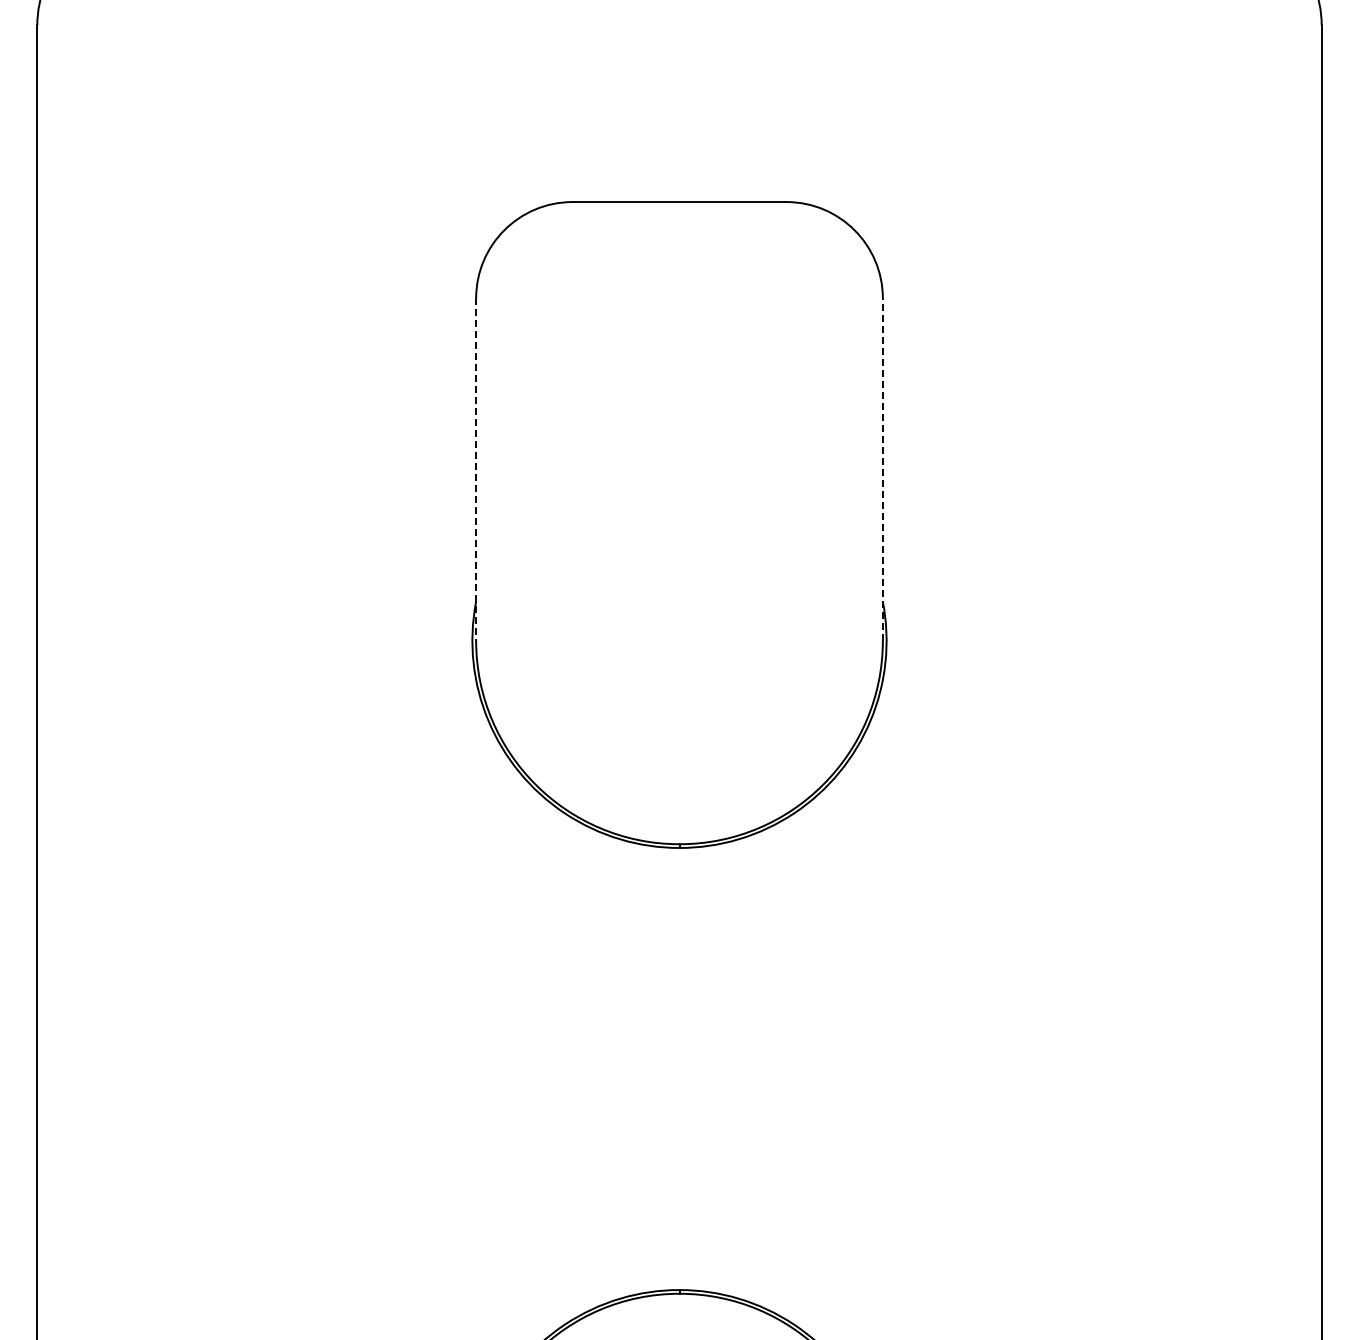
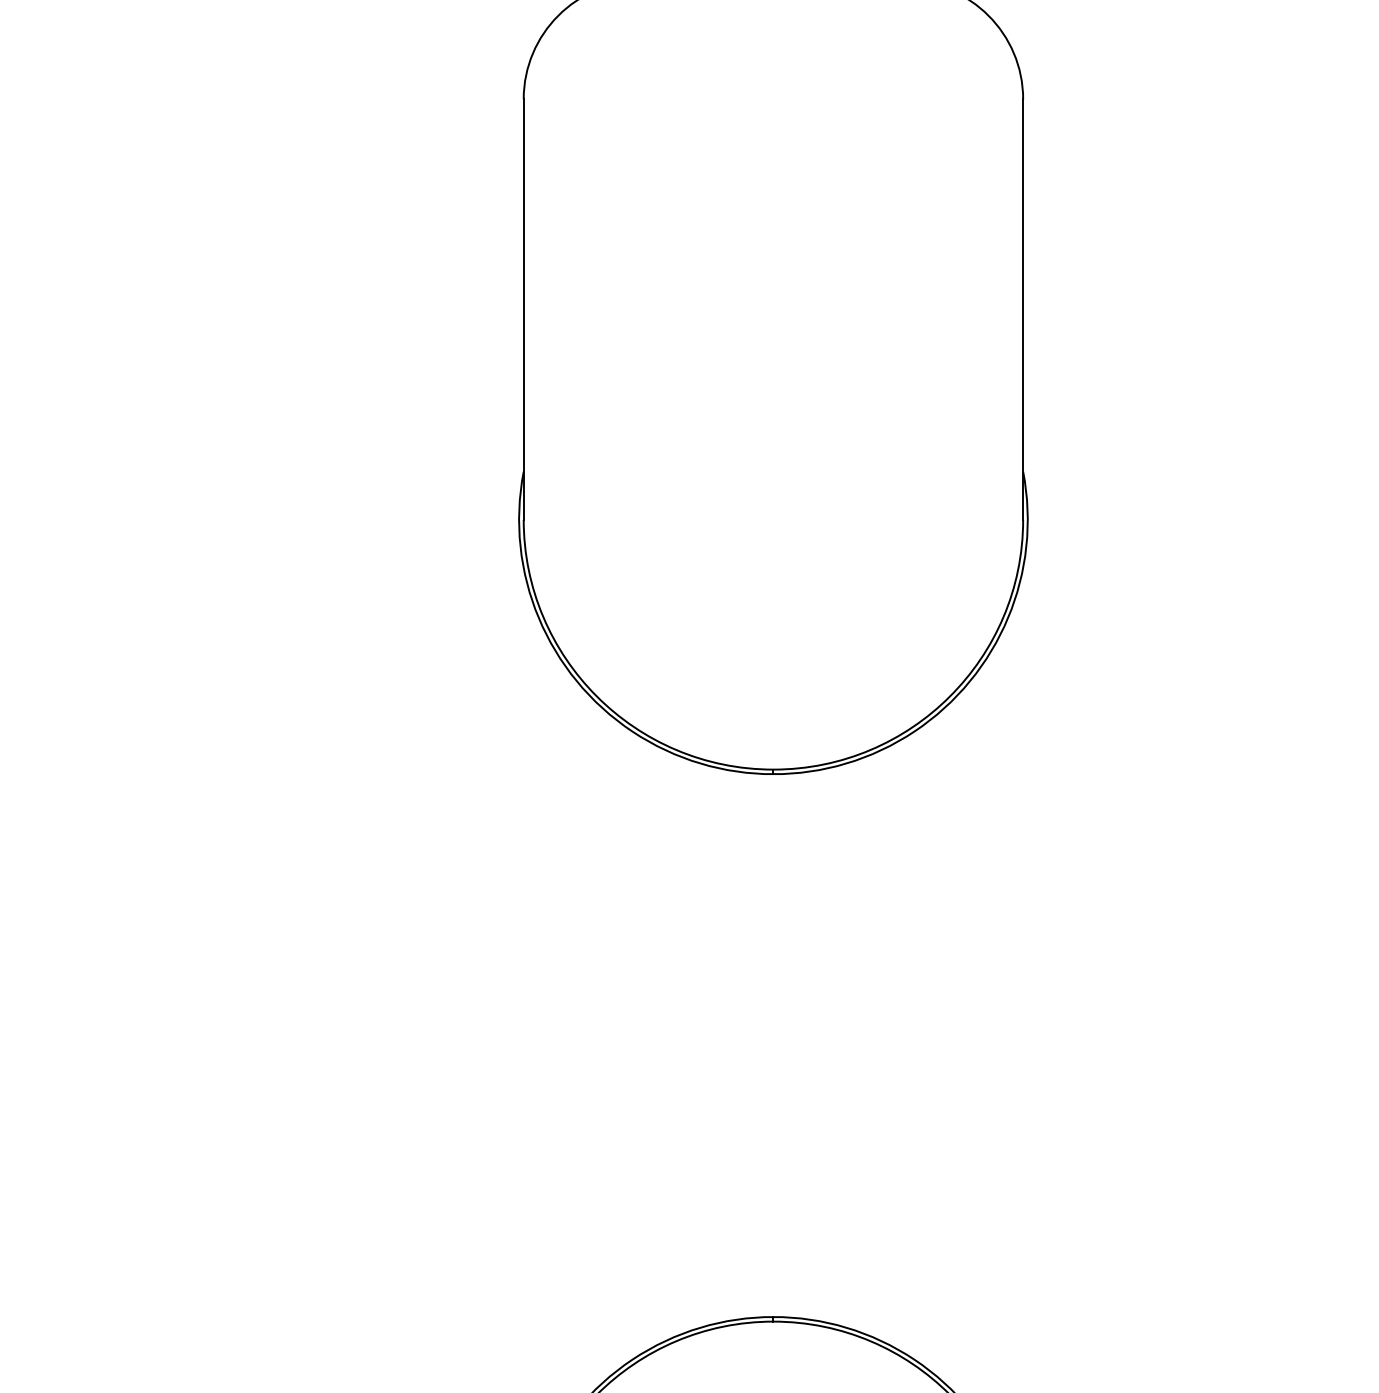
line: (882, 469) -> (1022, 309), dashed -> solid
line: (476, 470) -> (524, 310), dashed -> solid

